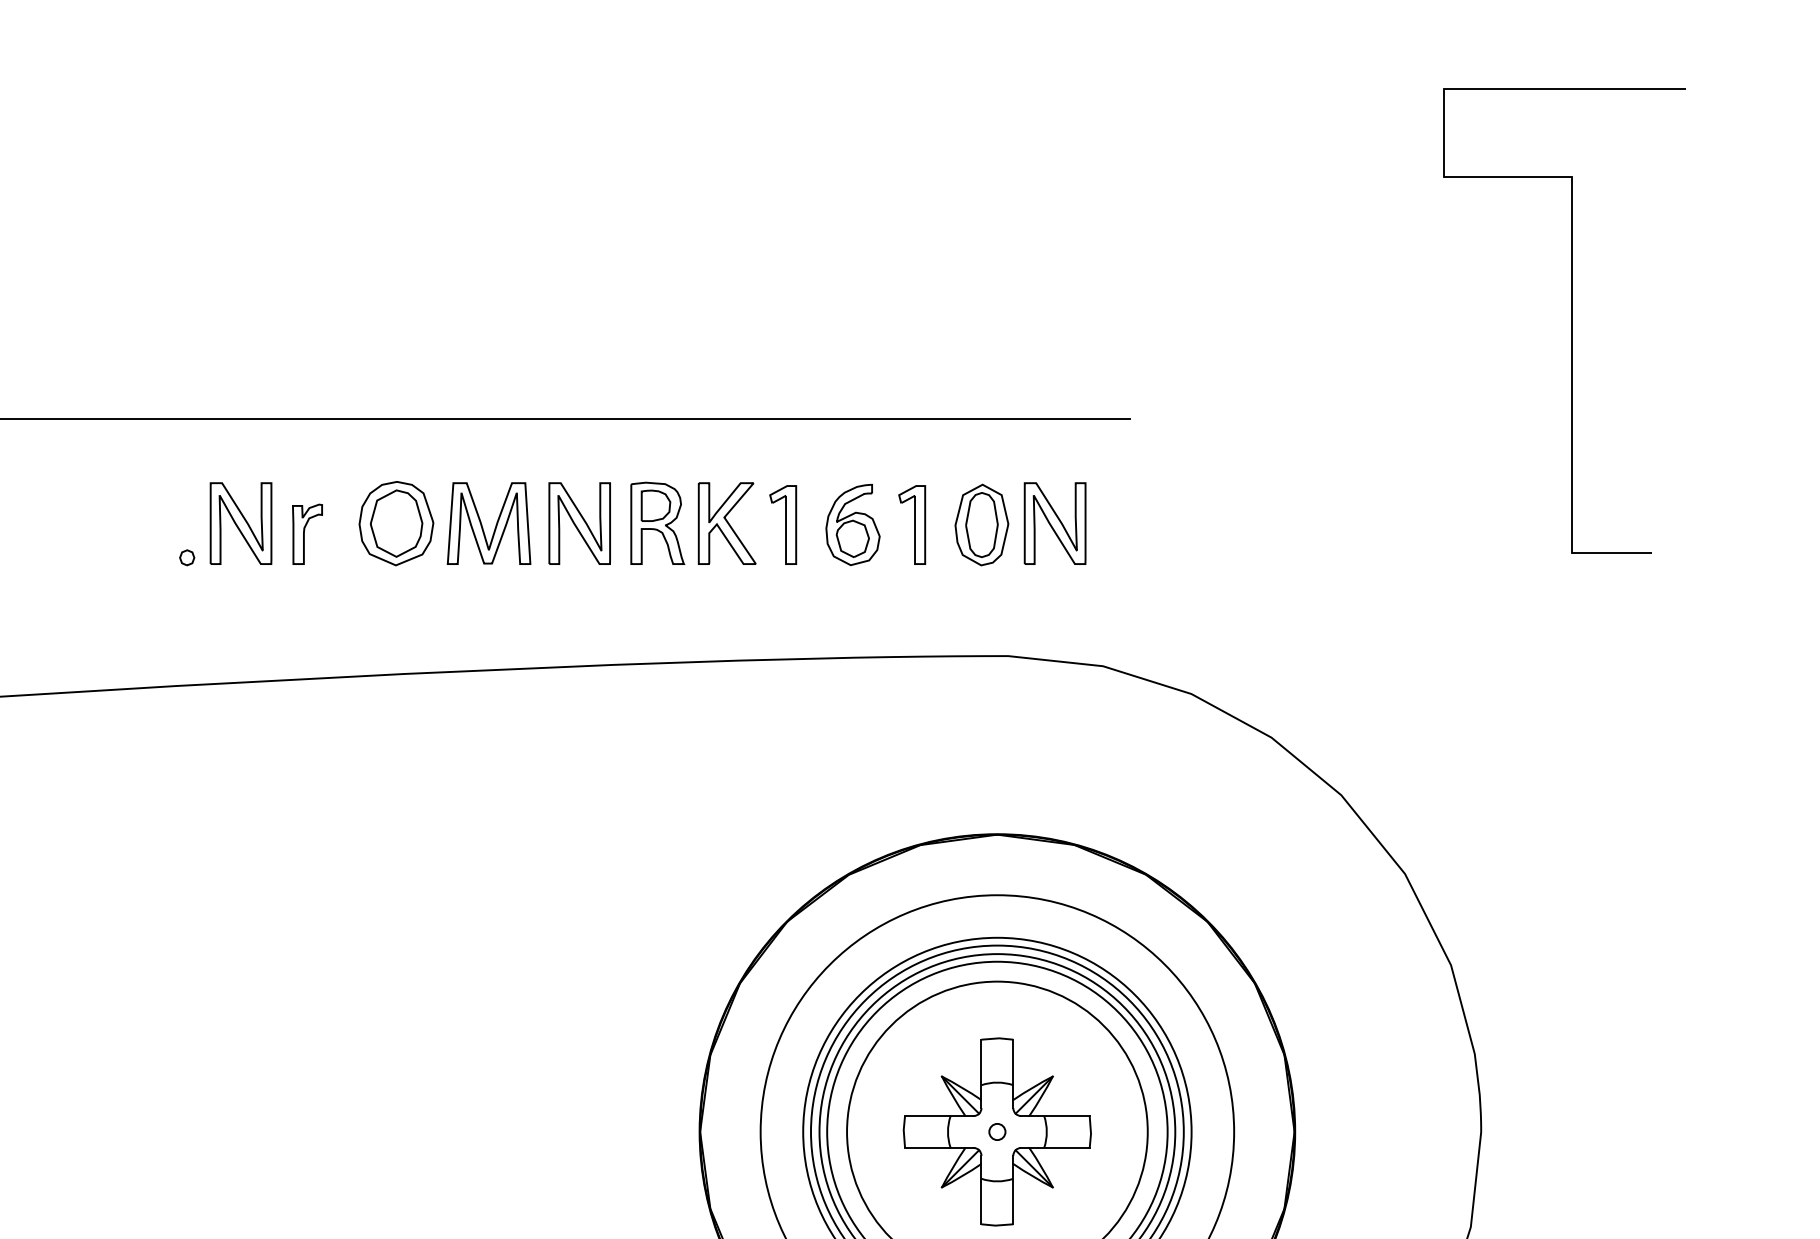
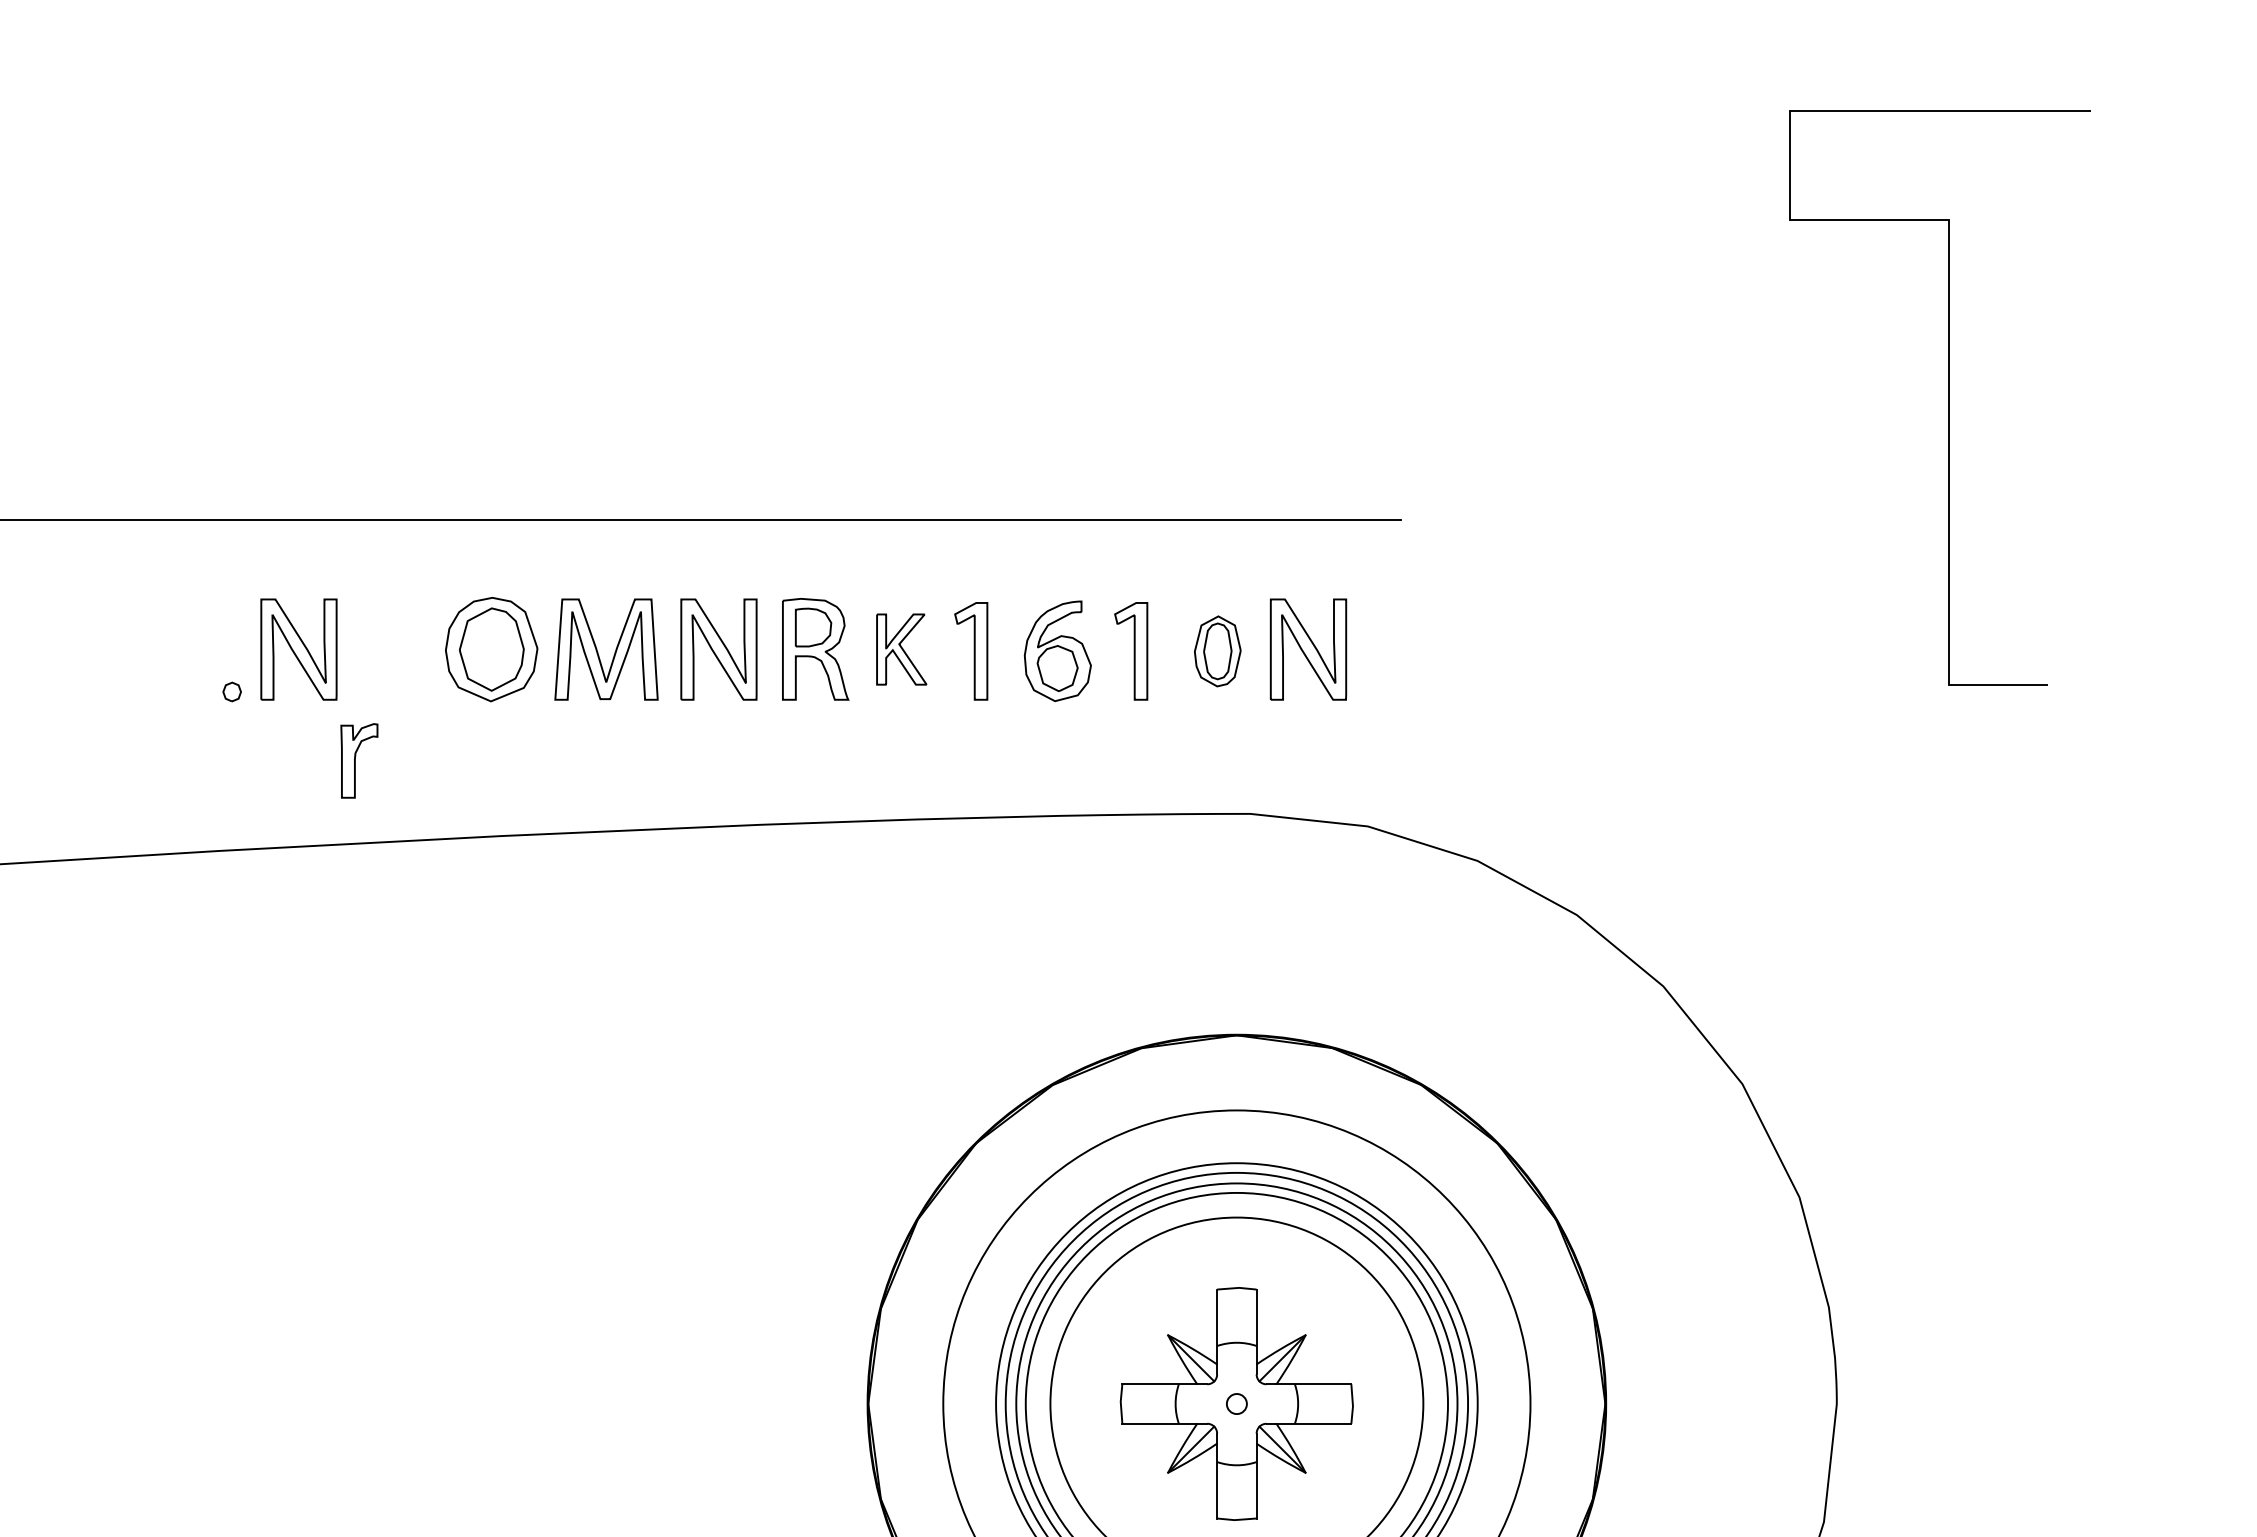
part: (726, 523) -> (901, 649), size x0.7
part: (981, 525) -> (1217, 651), size x0.7
part: (307, 534) -> (359, 760), moved

